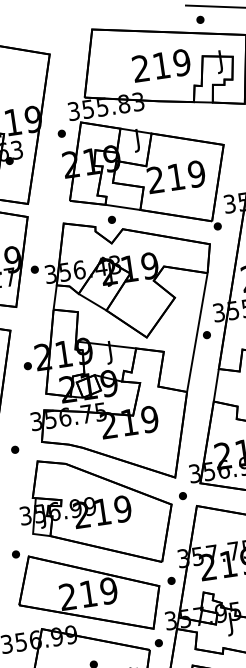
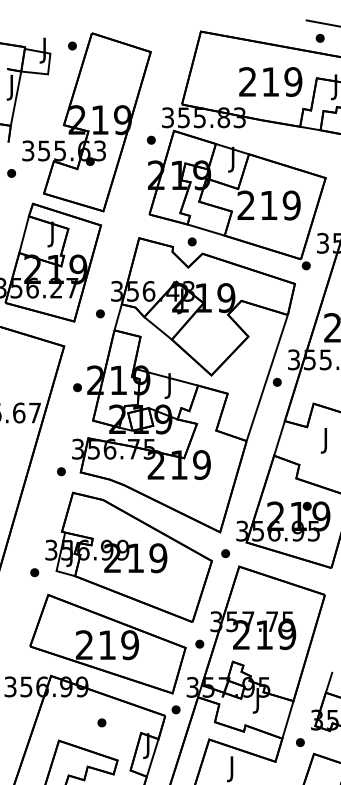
part: (34, 269) -> (100, 313), moved
part: (15, 449) -> (61, 471), moved
part: (15, 554) -> (34, 572), moved

